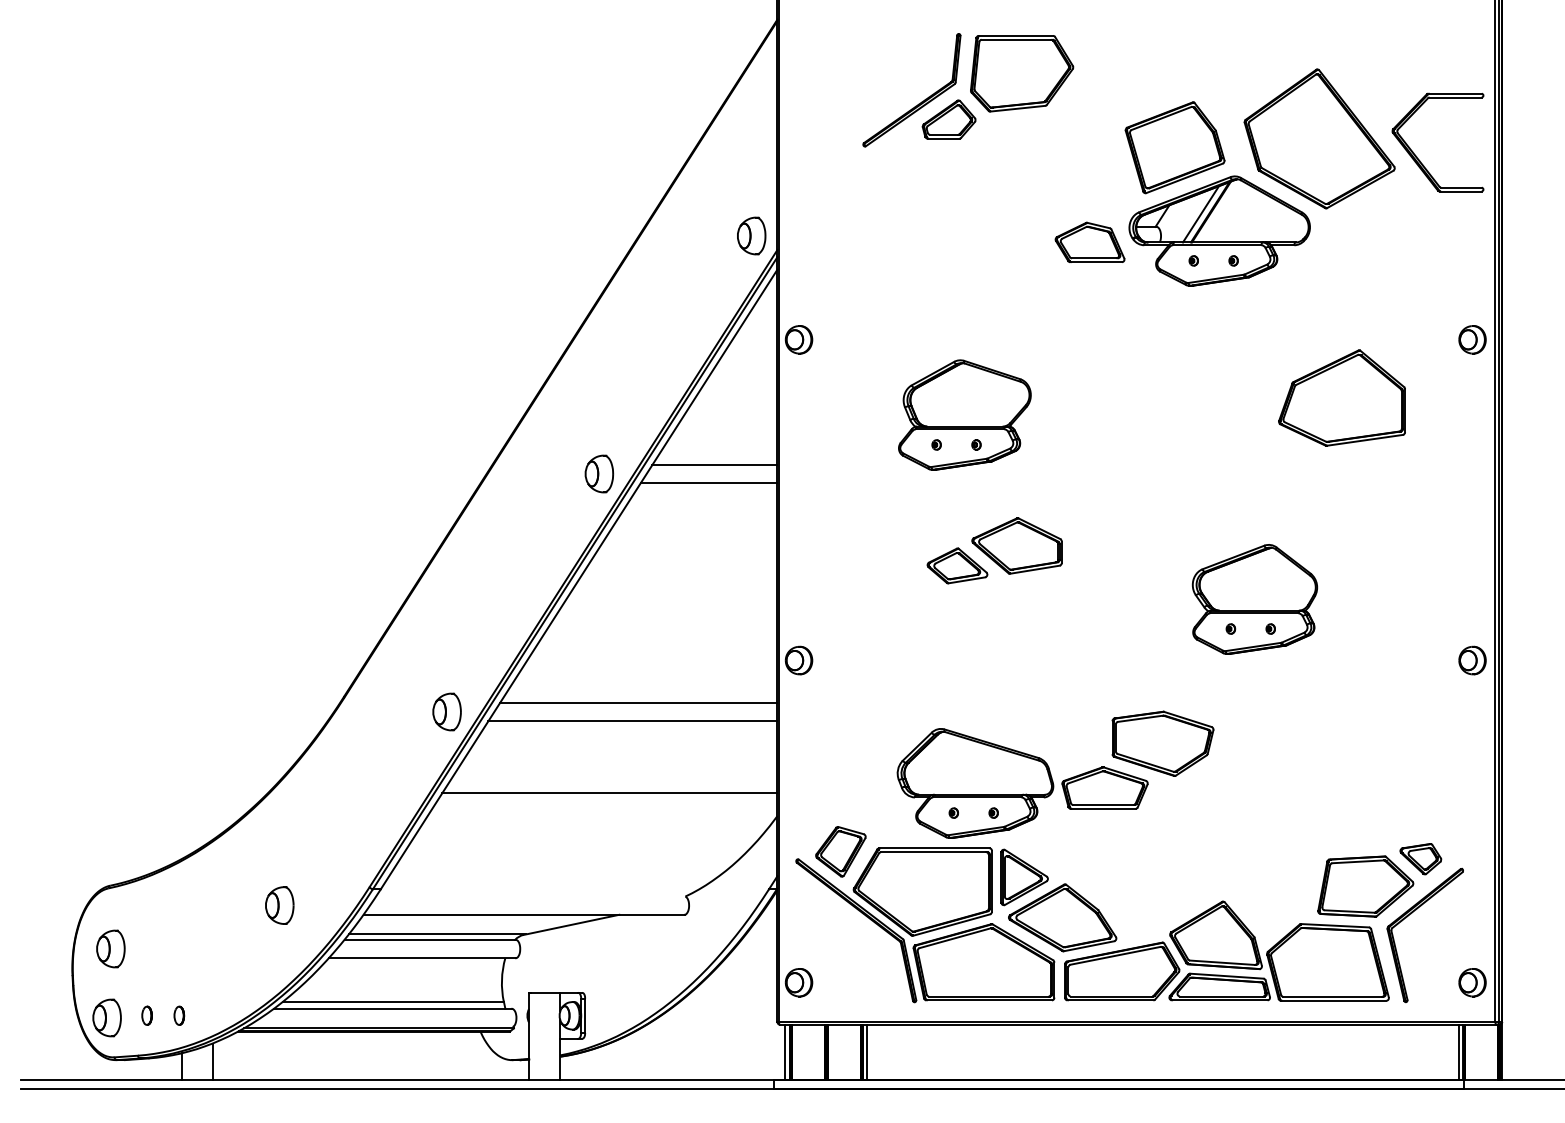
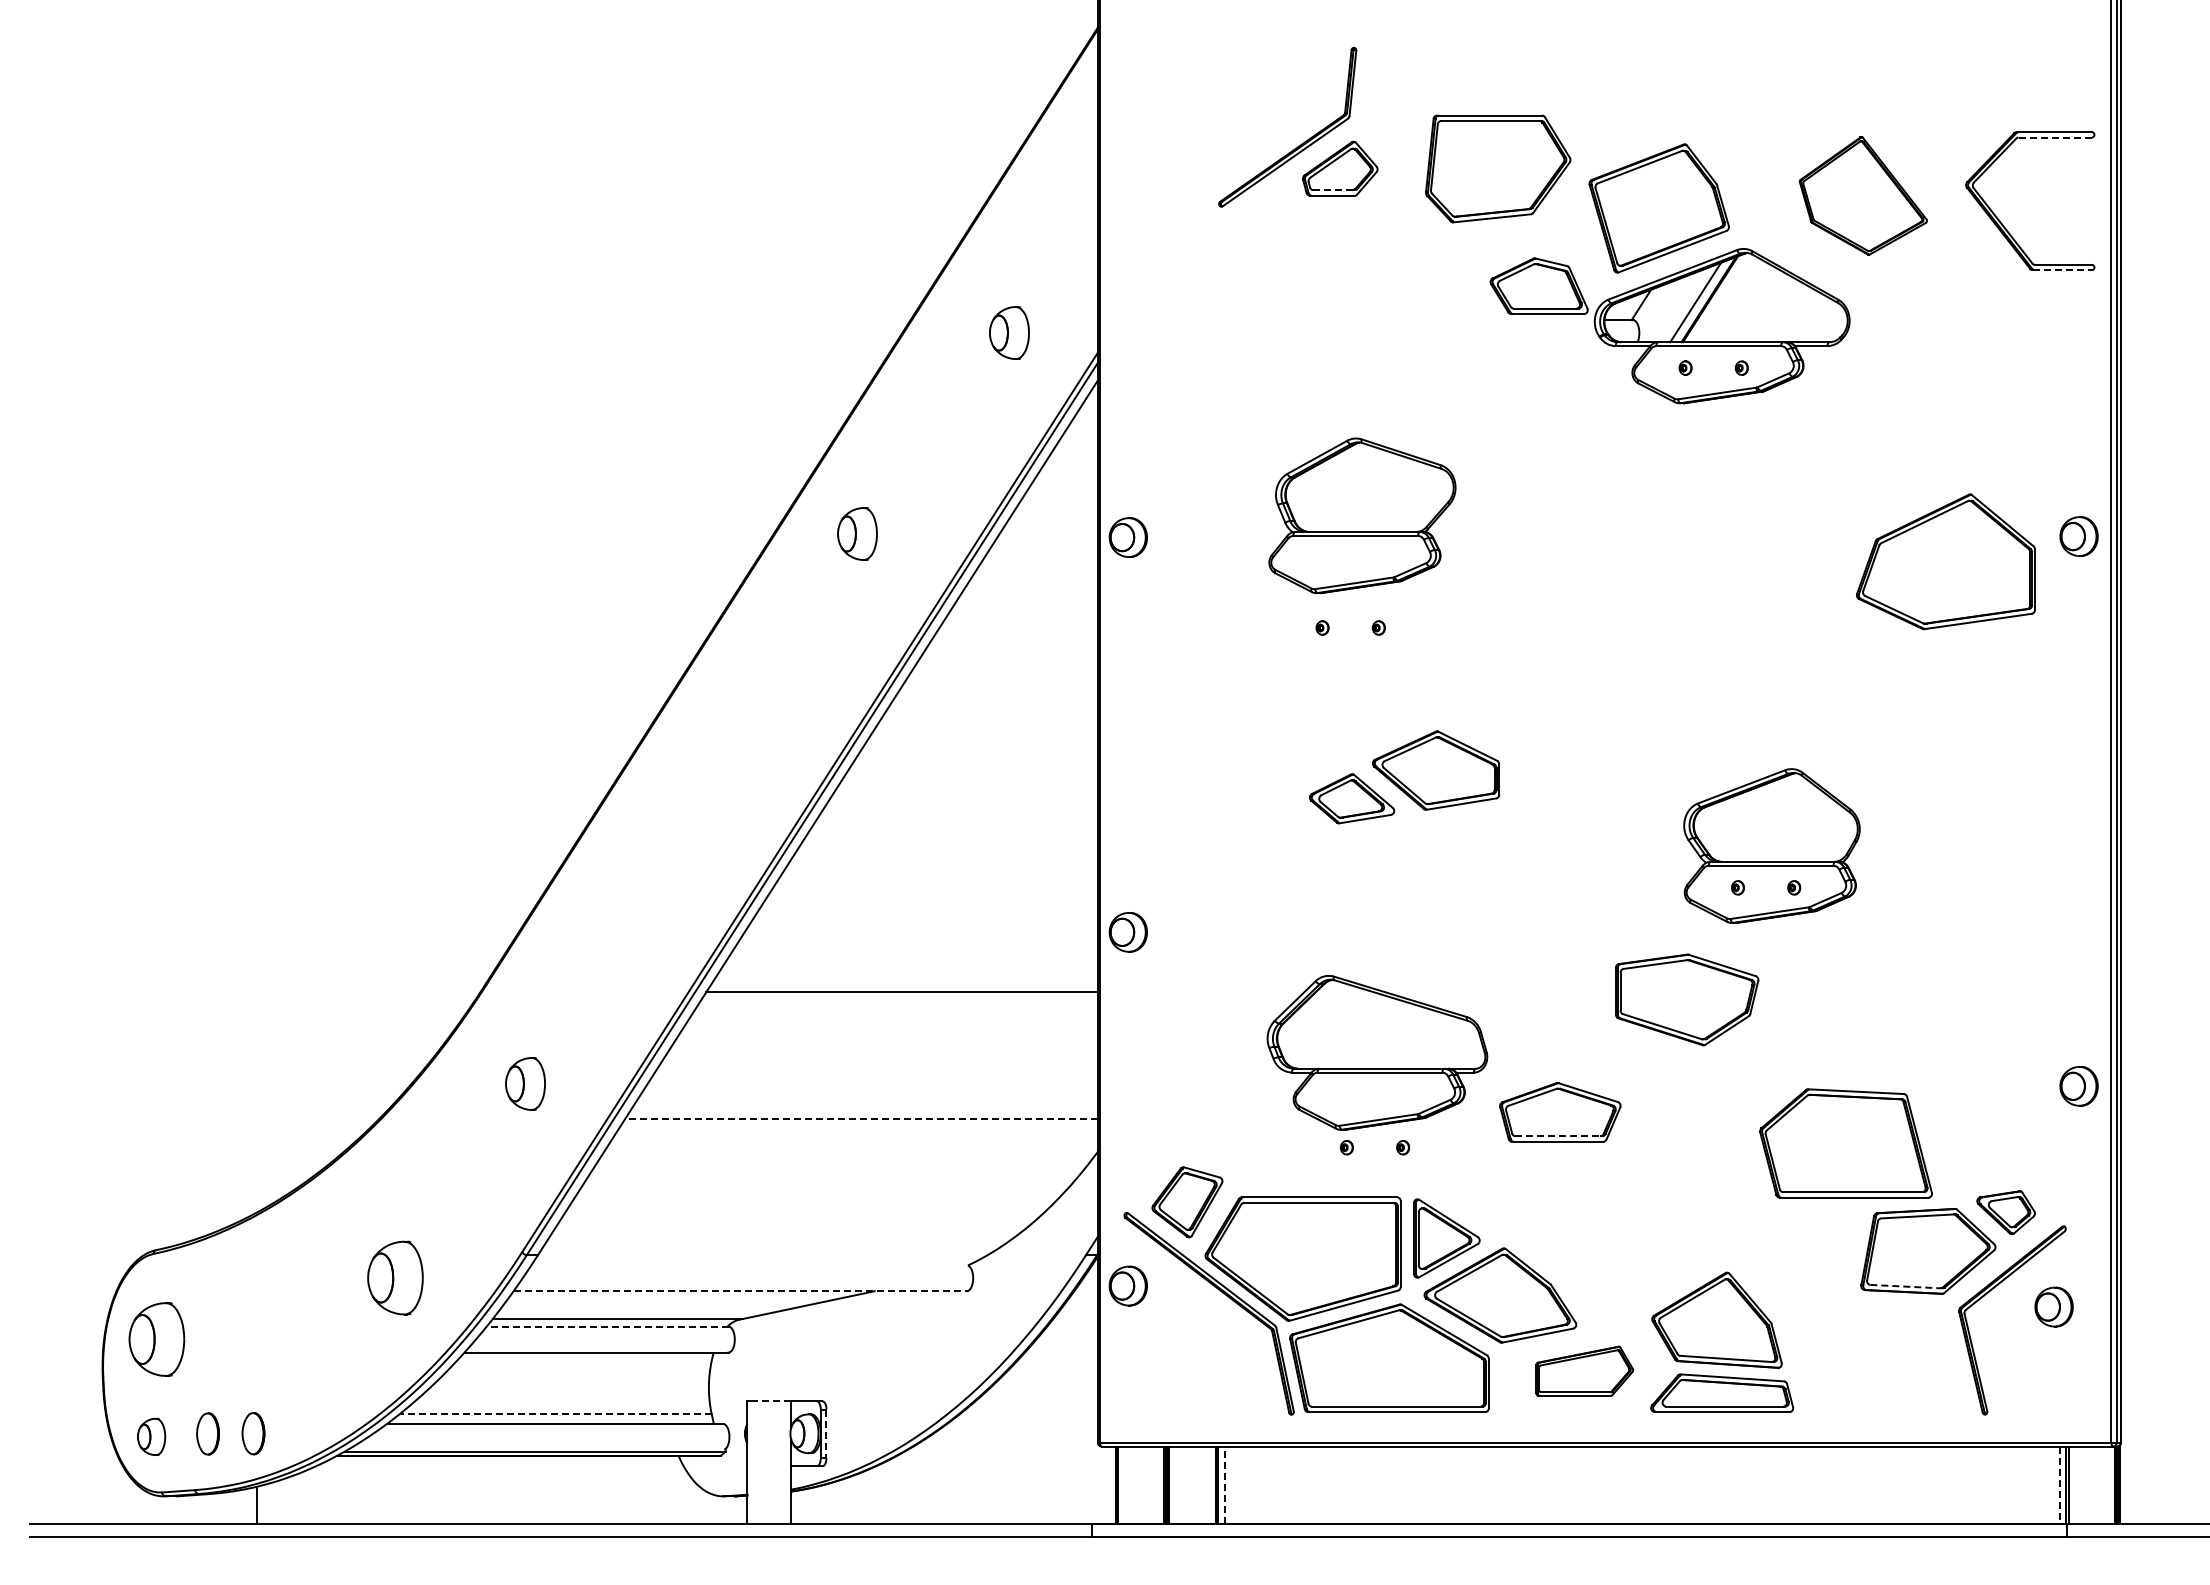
part: (1022, 73) -> (1498, 168), moved
line: (1455, 97) -> (2055, 137), solid -> dashed
line: (944, 135) -> (1333, 190), solid -> dashed
part: (1319, 138) -> (1863, 195), size x0.6
line: (1460, 191) -> (2062, 270), solid -> dashed
part: (751, 235) -> (1009, 332), moved
part: (1089, 242) -> (1538, 285), moved
part: (798, 339) -> (1127, 537), moved
part: (1472, 339) -> (2078, 536), moved
part: (1341, 397) -> (1945, 561), moved
part: (964, 414) -> (1362, 515), moved
line: (714, 465) -> (1009, 656), removed
part: (599, 473) -> (857, 533), moved
line: (708, 483) -> (1000, 682), removed
part: (1472, 660) -> (2078, 1086), moved
part: (447, 711) -> (525, 1083), moved
line: (632, 721) -> (893, 1018), removed
part: (1163, 743) -> (1687, 999), moved
part: (975, 783) -> (1377, 1052), moved
line: (609, 793) -> (860, 1119), solid -> dashed
line: (1103, 805) -> (1557, 1136), solid -> dashed
part: (279, 905) -> (394, 1278), size x1.4
line: (1349, 911) -> (1905, 1286), solid -> dashed
line: (524, 914) -> (740, 1291), solid -> dashed
line: (430, 939) -> (607, 1326), solid -> dashed
part: (110, 948) -> (156, 1339), size x1.4
part: (1327, 962) -> (1845, 1143), moved
part: (1122, 970) -> (1584, 1370), size x0.6
part: (798, 982) -> (1127, 1285), moved
part: (1472, 982) -> (2053, 1306), moved
line: (545, 992) -> (770, 1401), solid -> dashed
line: (393, 1002) -> (555, 1414), solid -> dashed
part: (146, 1015) -> (207, 1433), size x1.6
part: (179, 1015) -> (253, 1433), size x1.6
line: (585, 1016) -> (826, 1434), solid -> dashed
part: (107, 1017) -> (151, 1436), size x0.7
line: (785, 1052) -> (1109, 1485), removed
line: (867, 1052) -> (1224, 1485), solid -> dashed
line: (1458, 1052) -> (2059, 1485), solid -> dashed
line: (212, 1061) -> (300, 1498), removed

